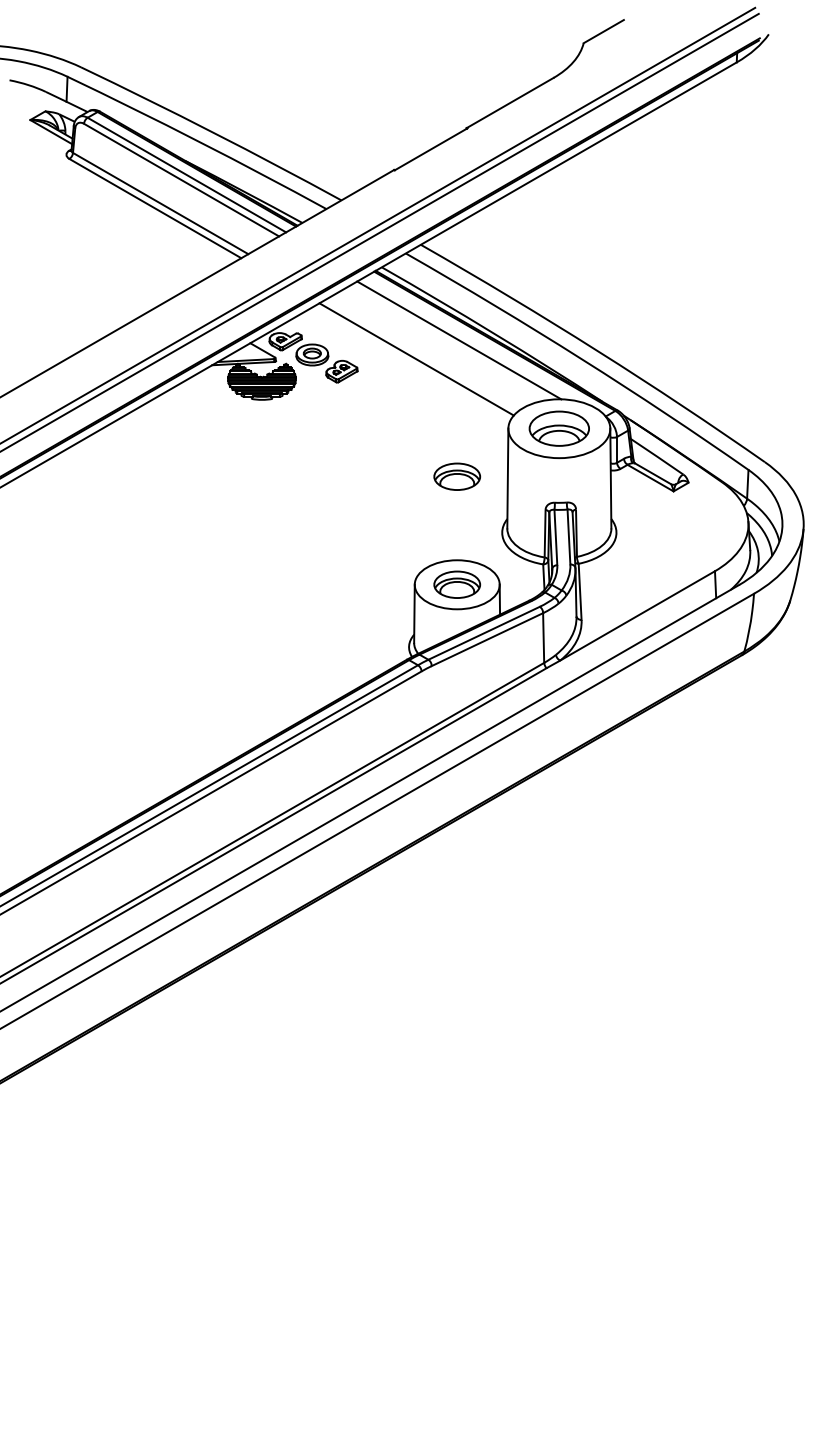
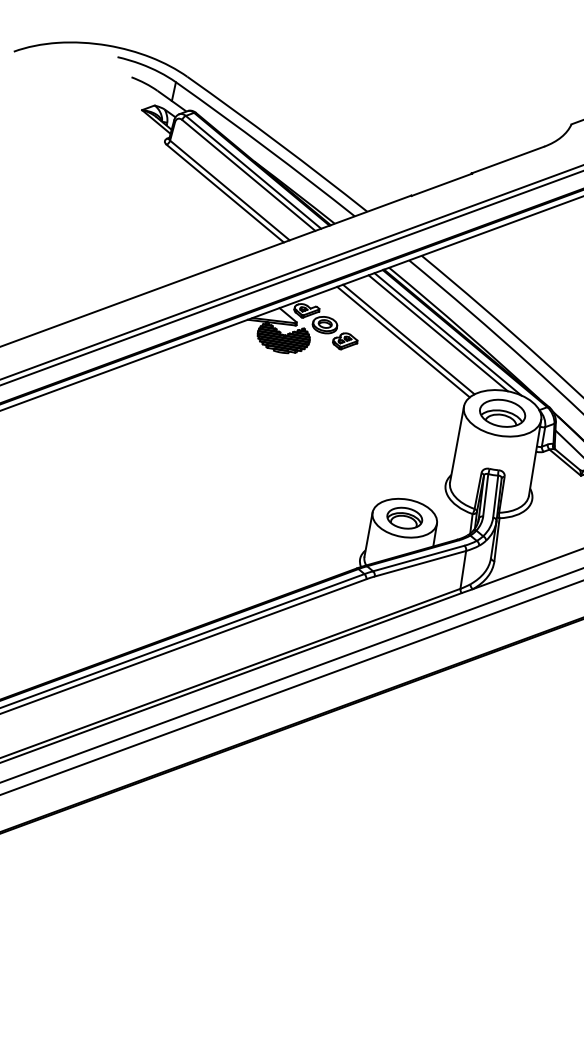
line: (471, 339) -> (447, 334), added
line: (422, 354) -> (408, 339), added
part: (457, 476) -> (419, 436), removed

